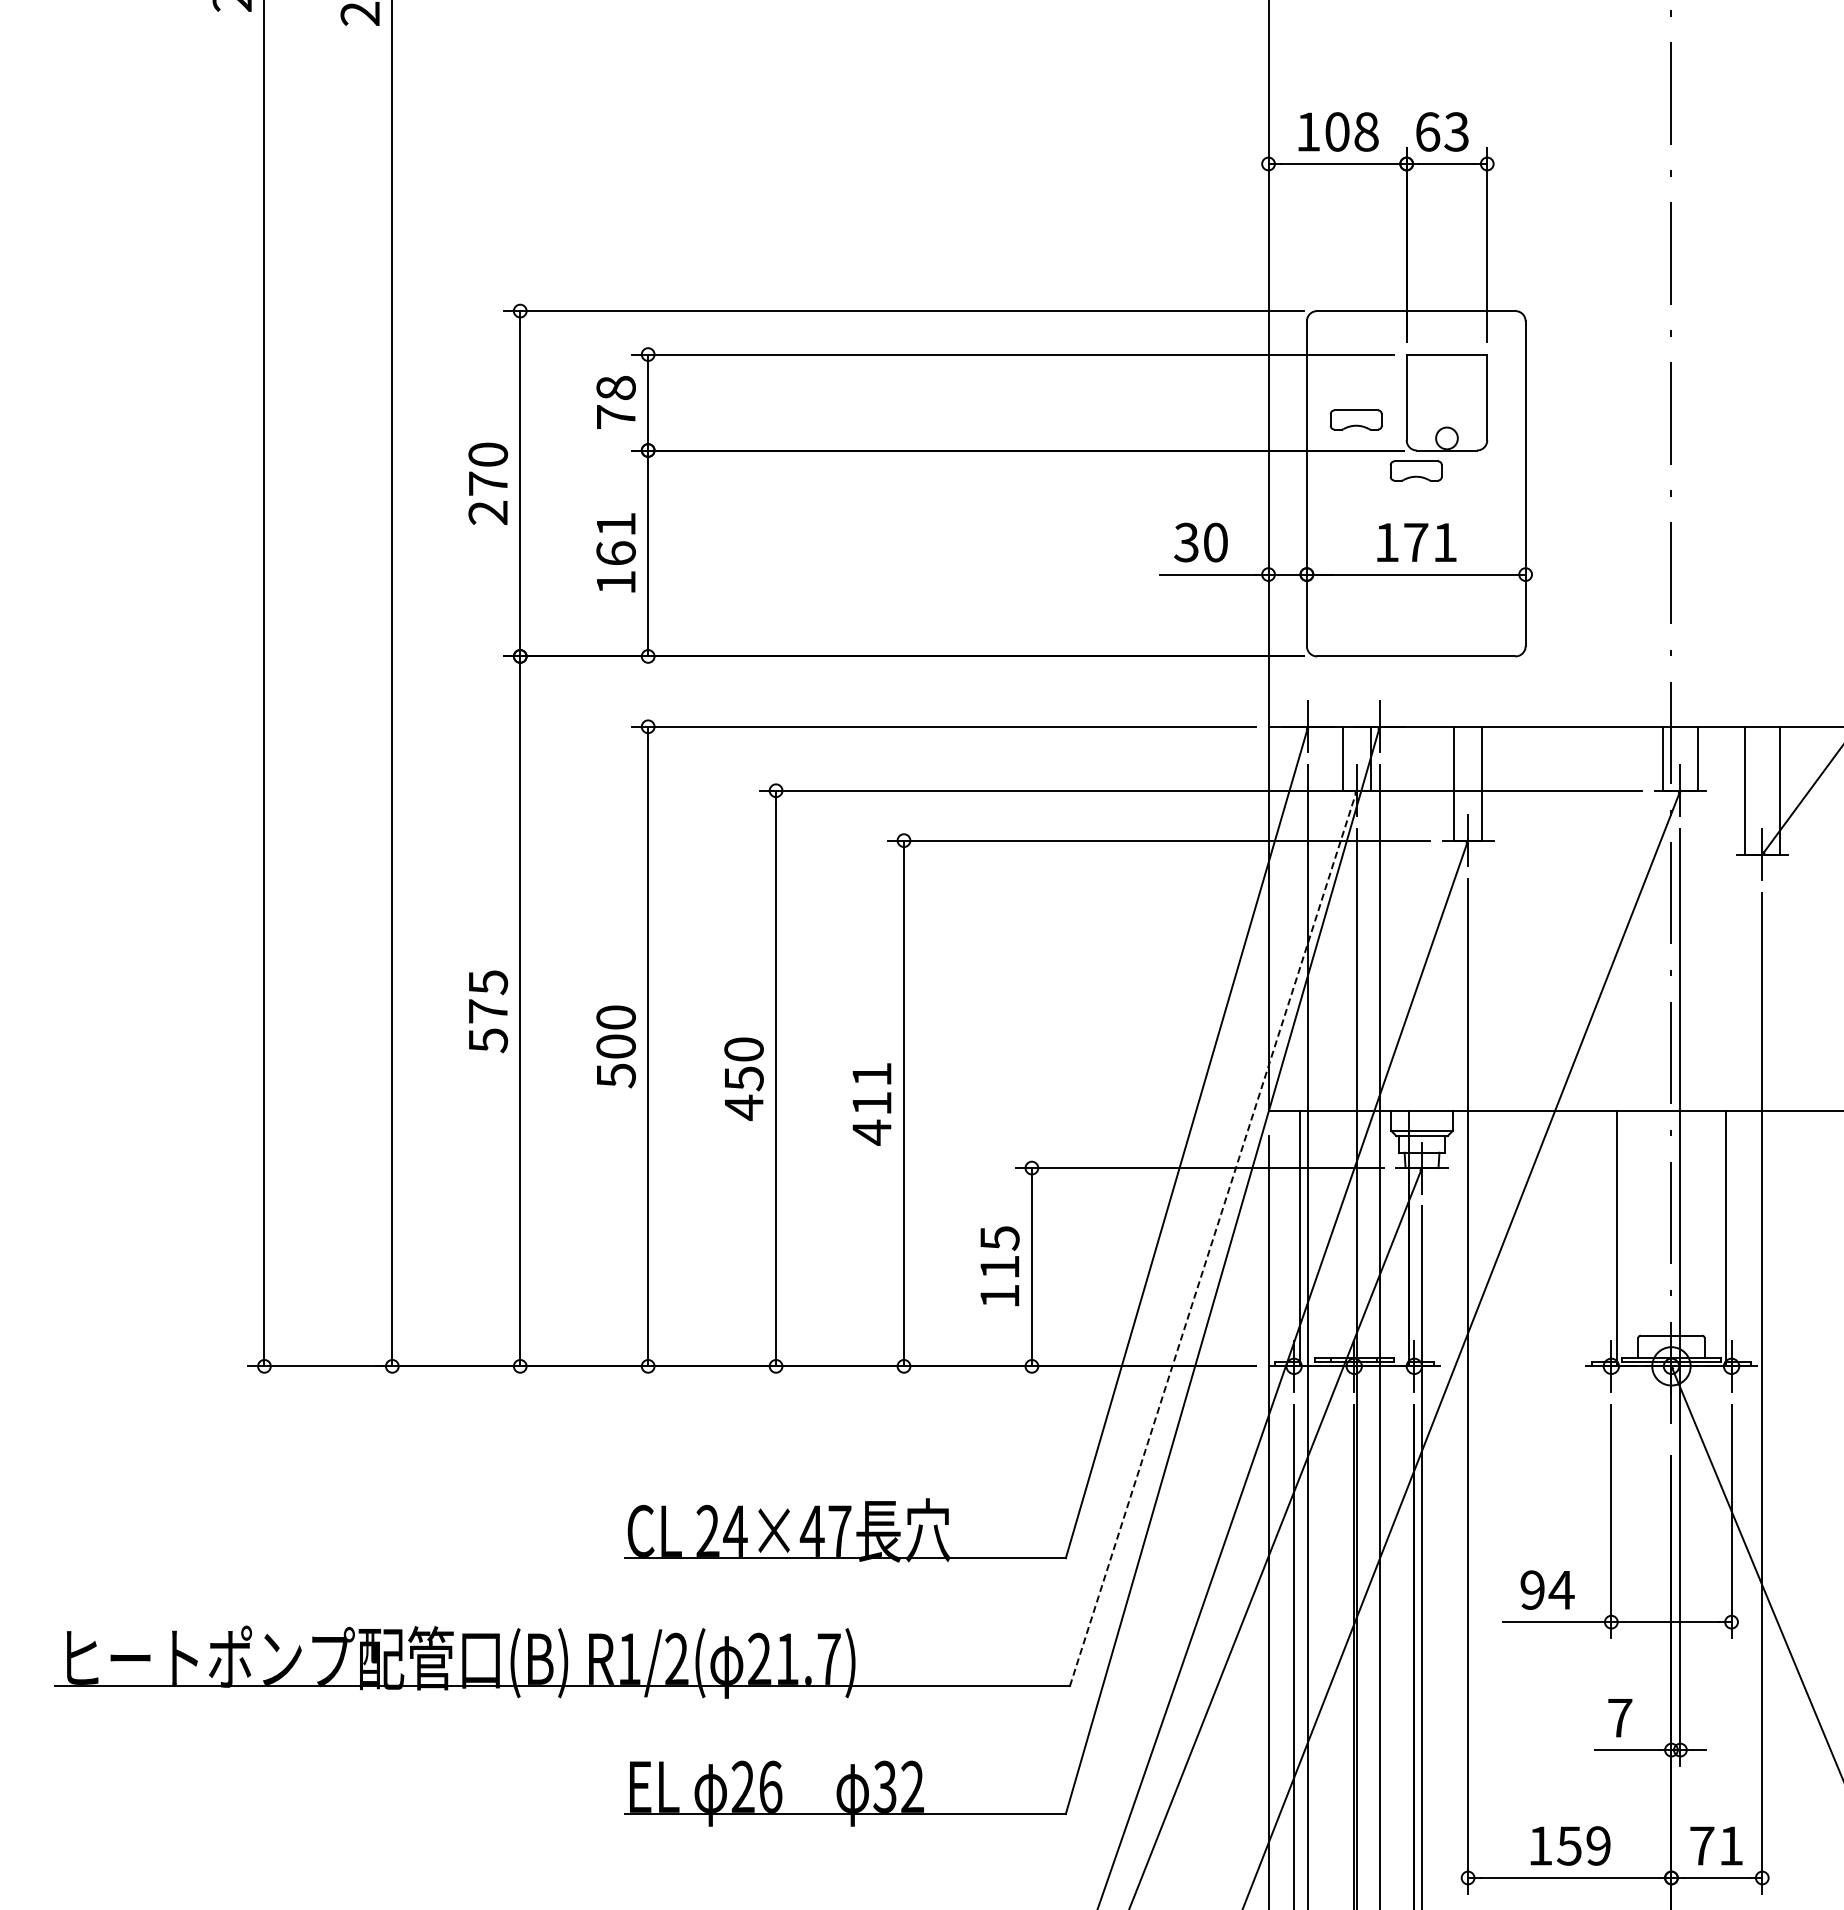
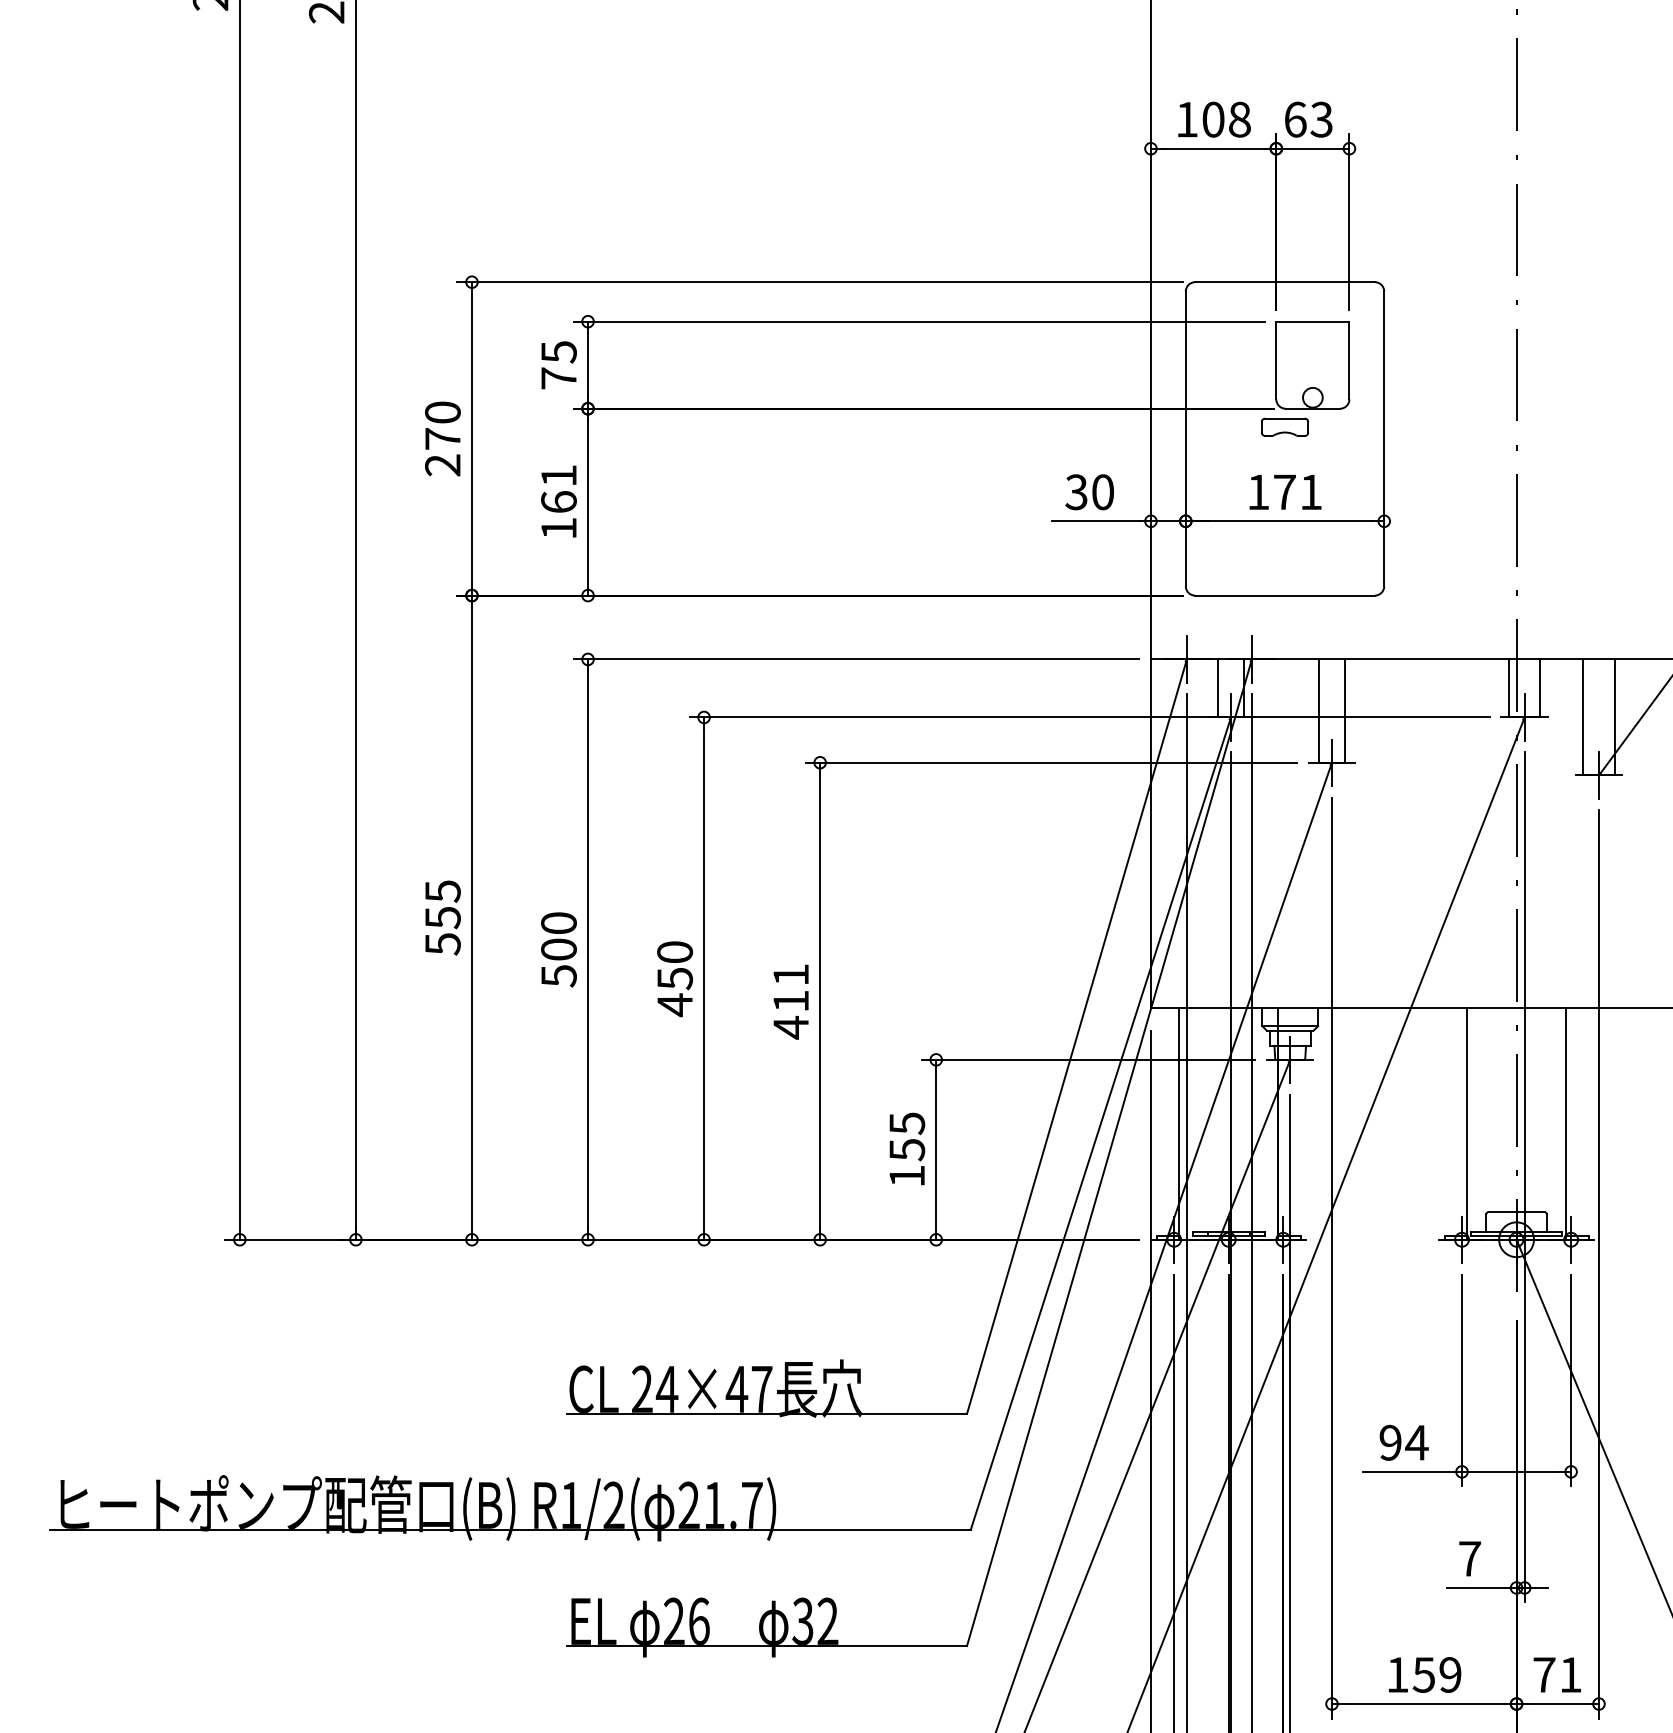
text: (615, 388) -> (558, 352), 78 -> 75
part: (1355, 419) -> (1229, 380), removed
text: (488, 1011) -> (443, 917), 575 -> 555
line: (1213, 1237) -> (1101, 1122), dashed -> solid
text: (999, 1267) -> (906, 1150), 115 -> 155

